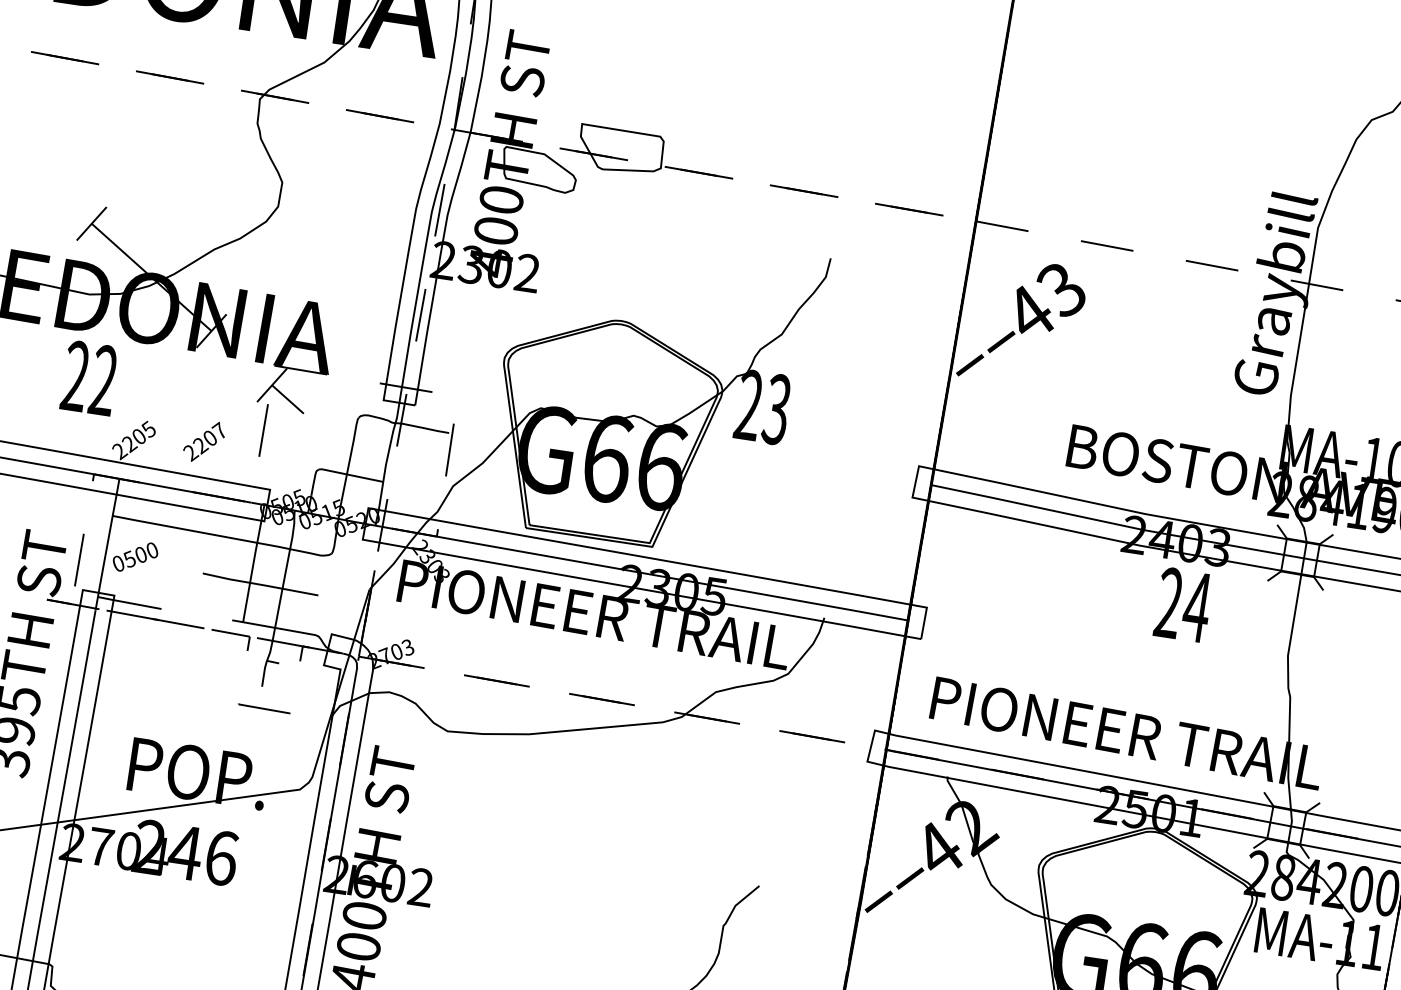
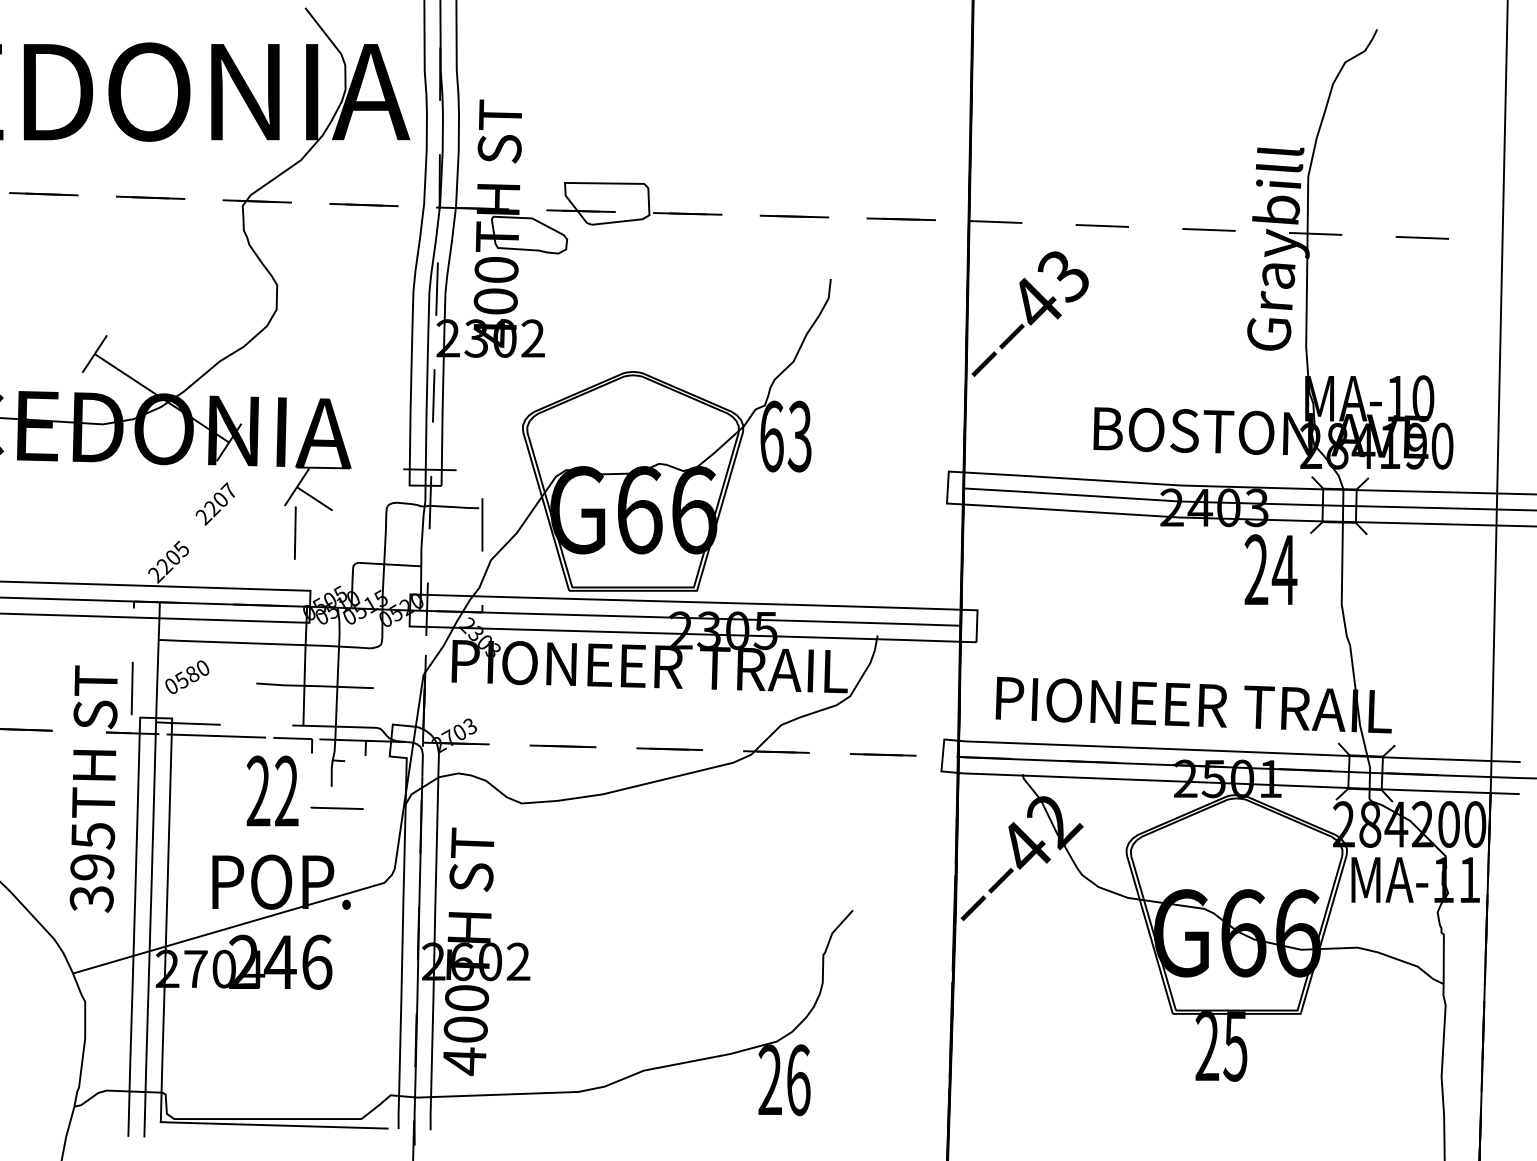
text: (89, 377) -> (272, 790), moved
text: (748, 405) -> (771, 436), 23 -> 63
text: (203, 441) -> (214, 503), moved
text: (141, 555) -> (192, 674), 0500 -> 0580
text: (1183, 604) -> (1270, 569), moved

